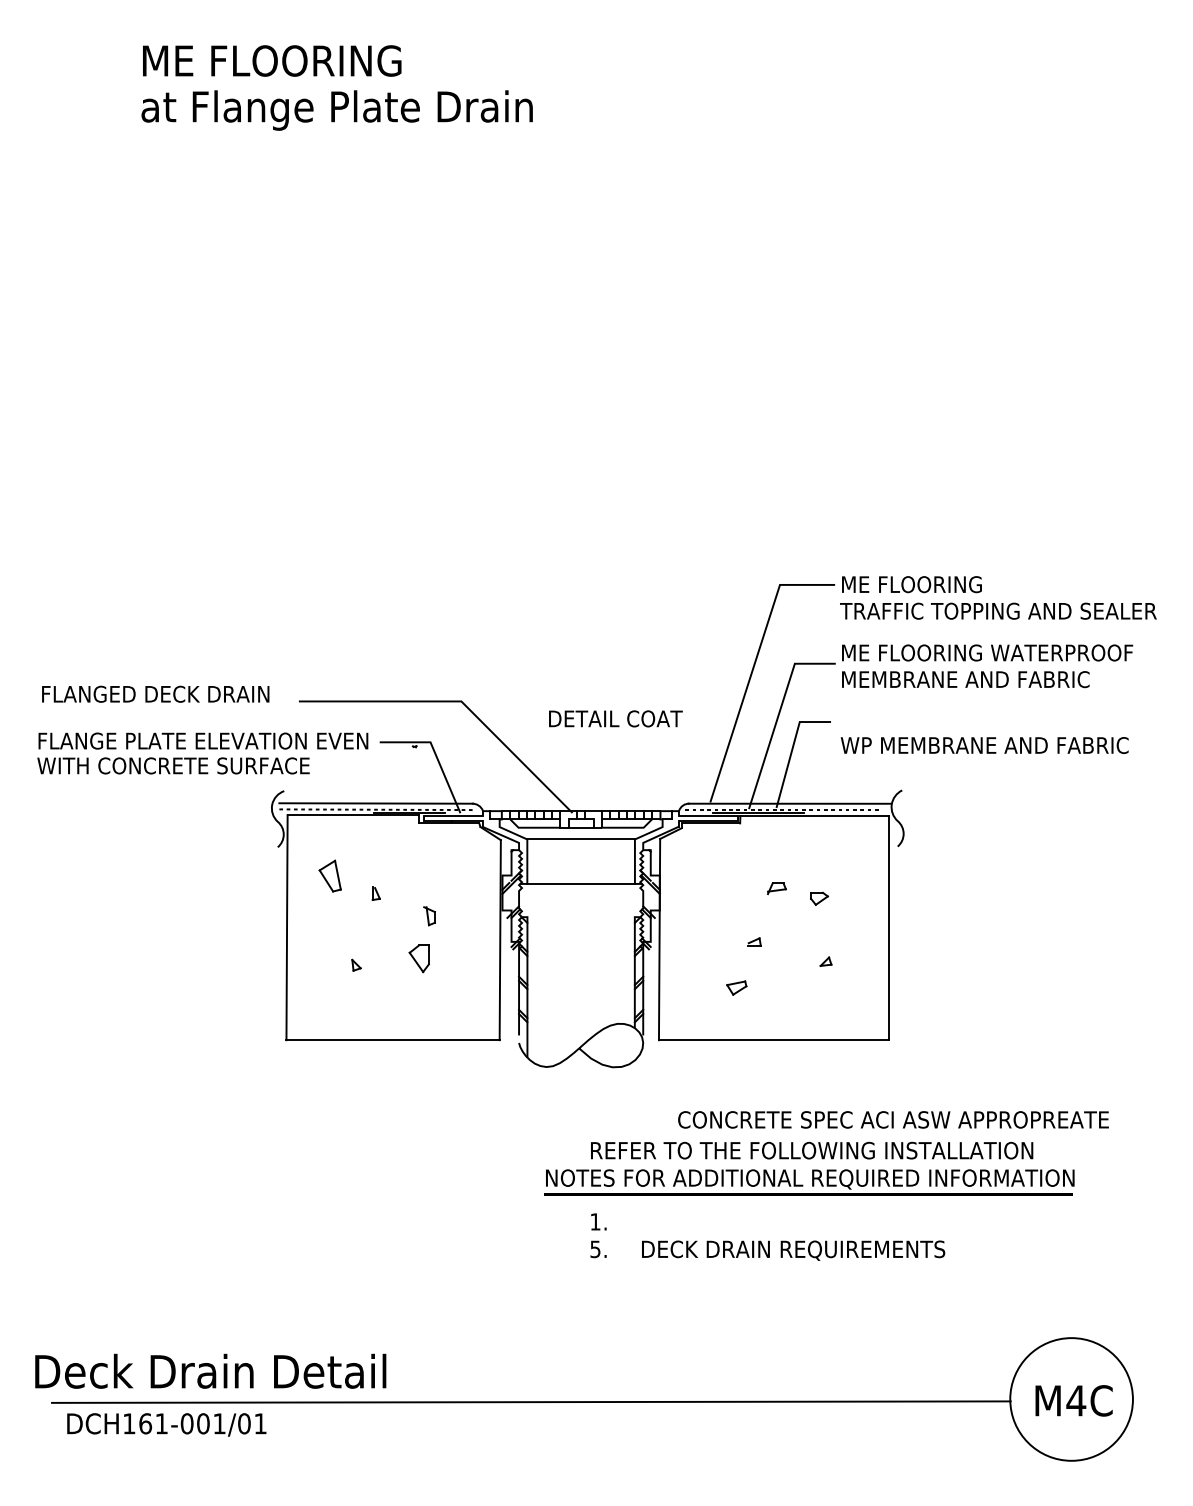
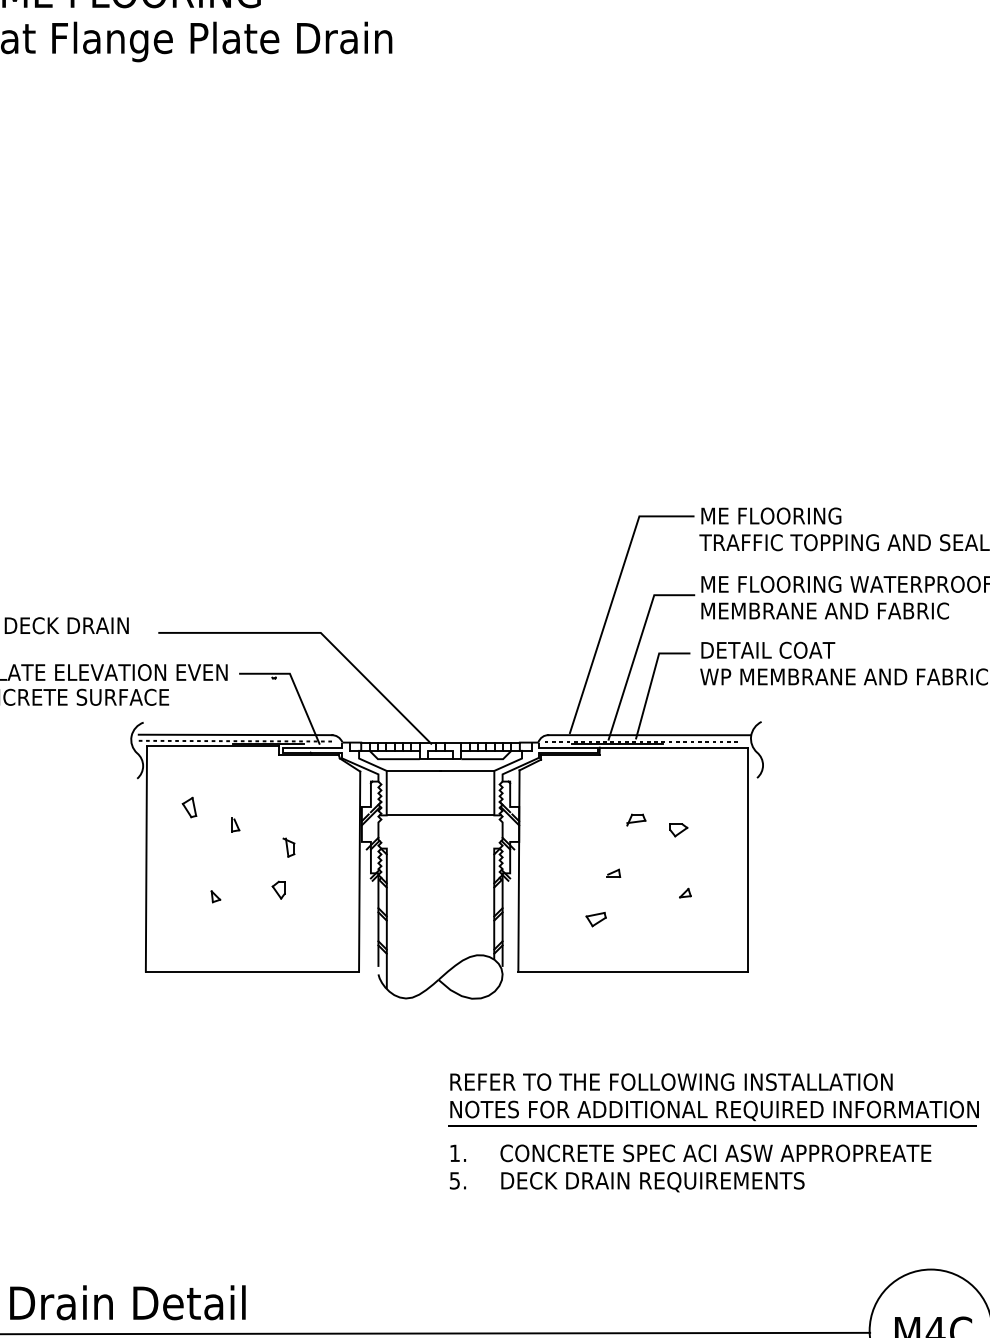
text: (615, 718) -> (767, 649), moved
part: (329, 875) -> (188, 806), size x0.62
part: (419, 958) -> (278, 889), size x0.62
text: (893, 1119) -> (715, 1152), moved
text: (809, 1182) -> (713, 1113), moved

